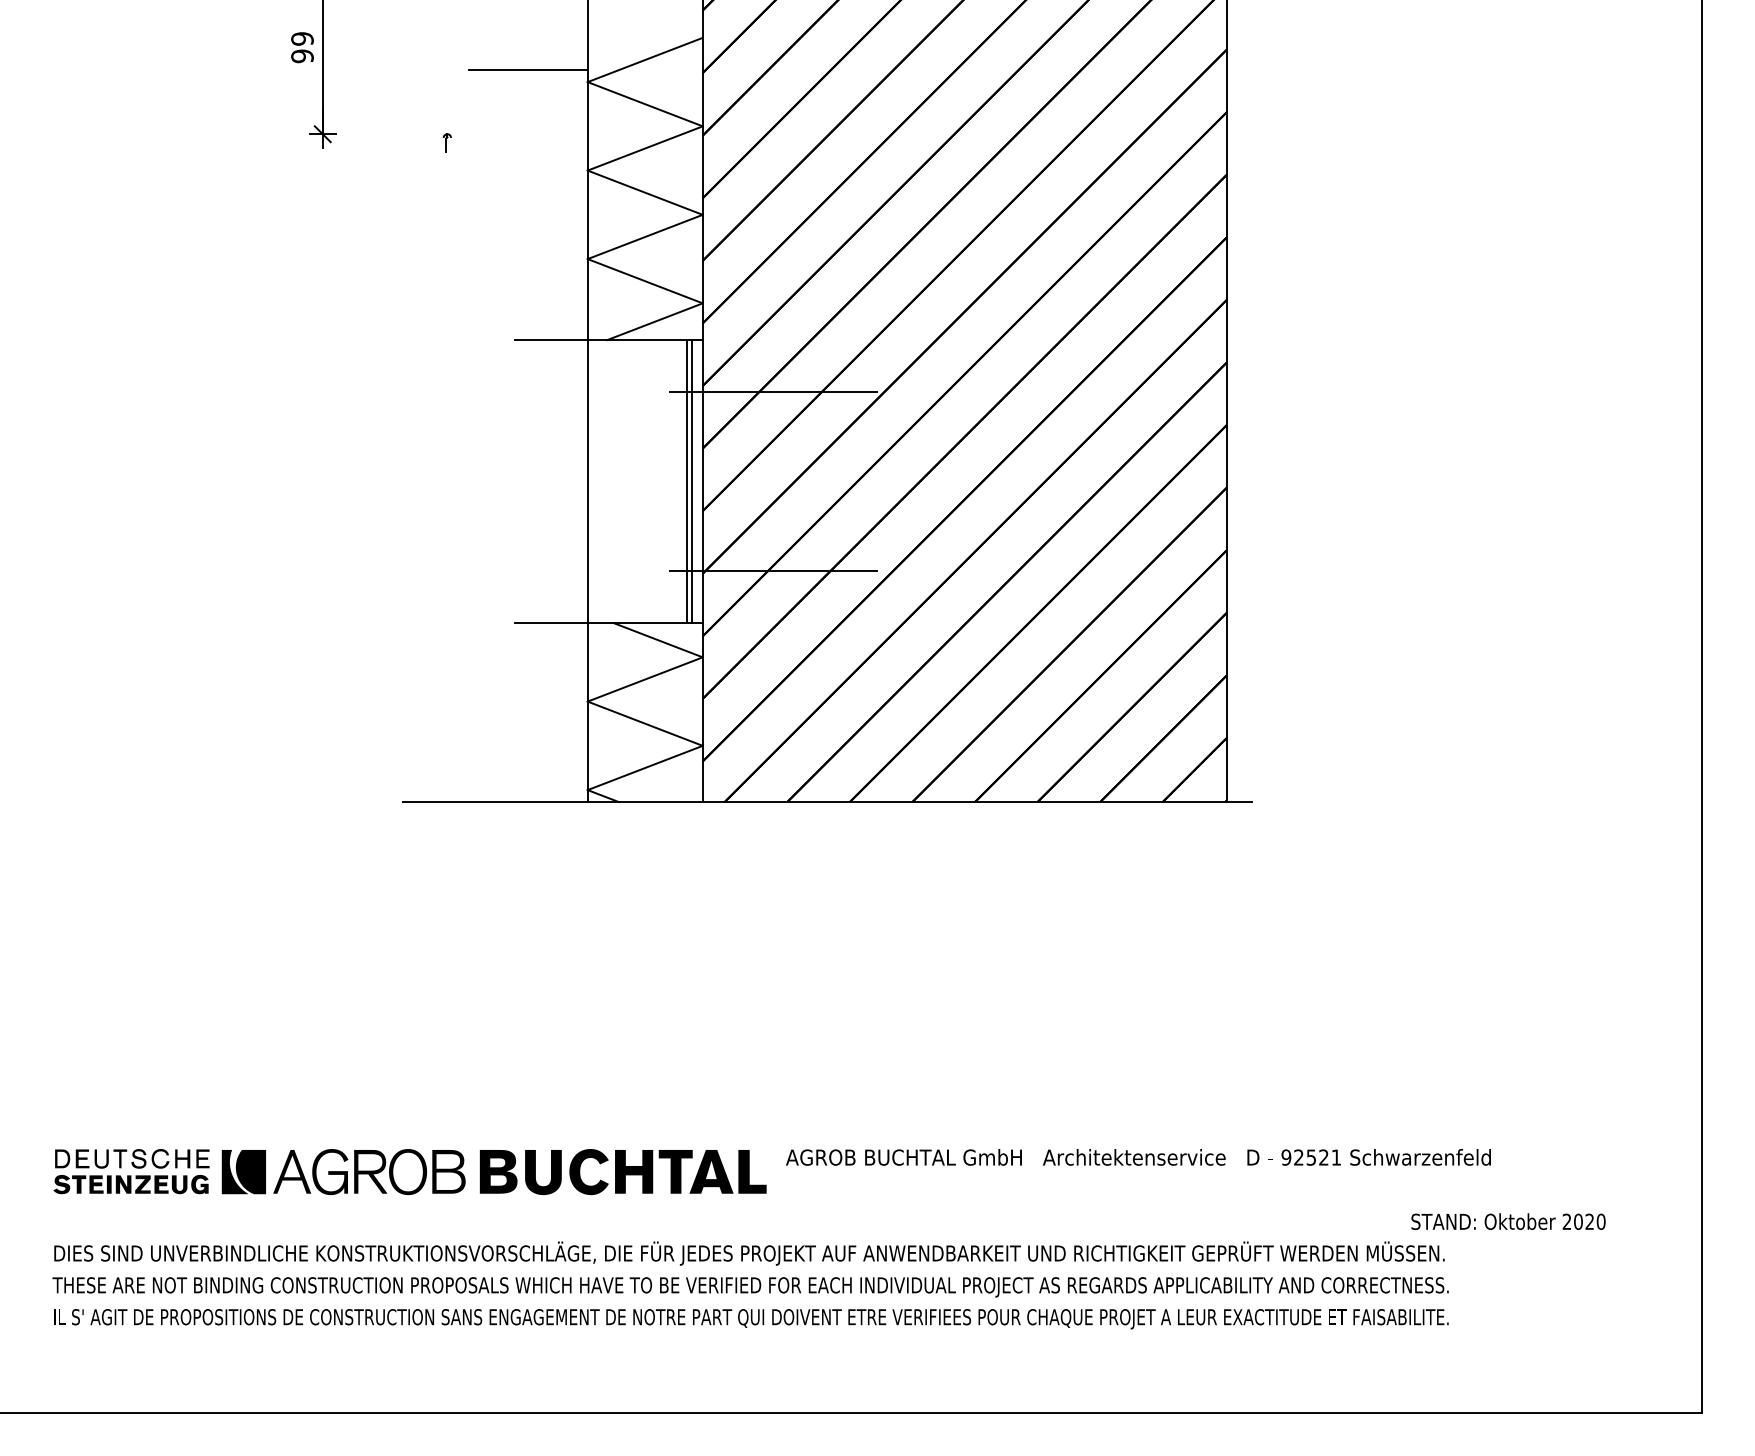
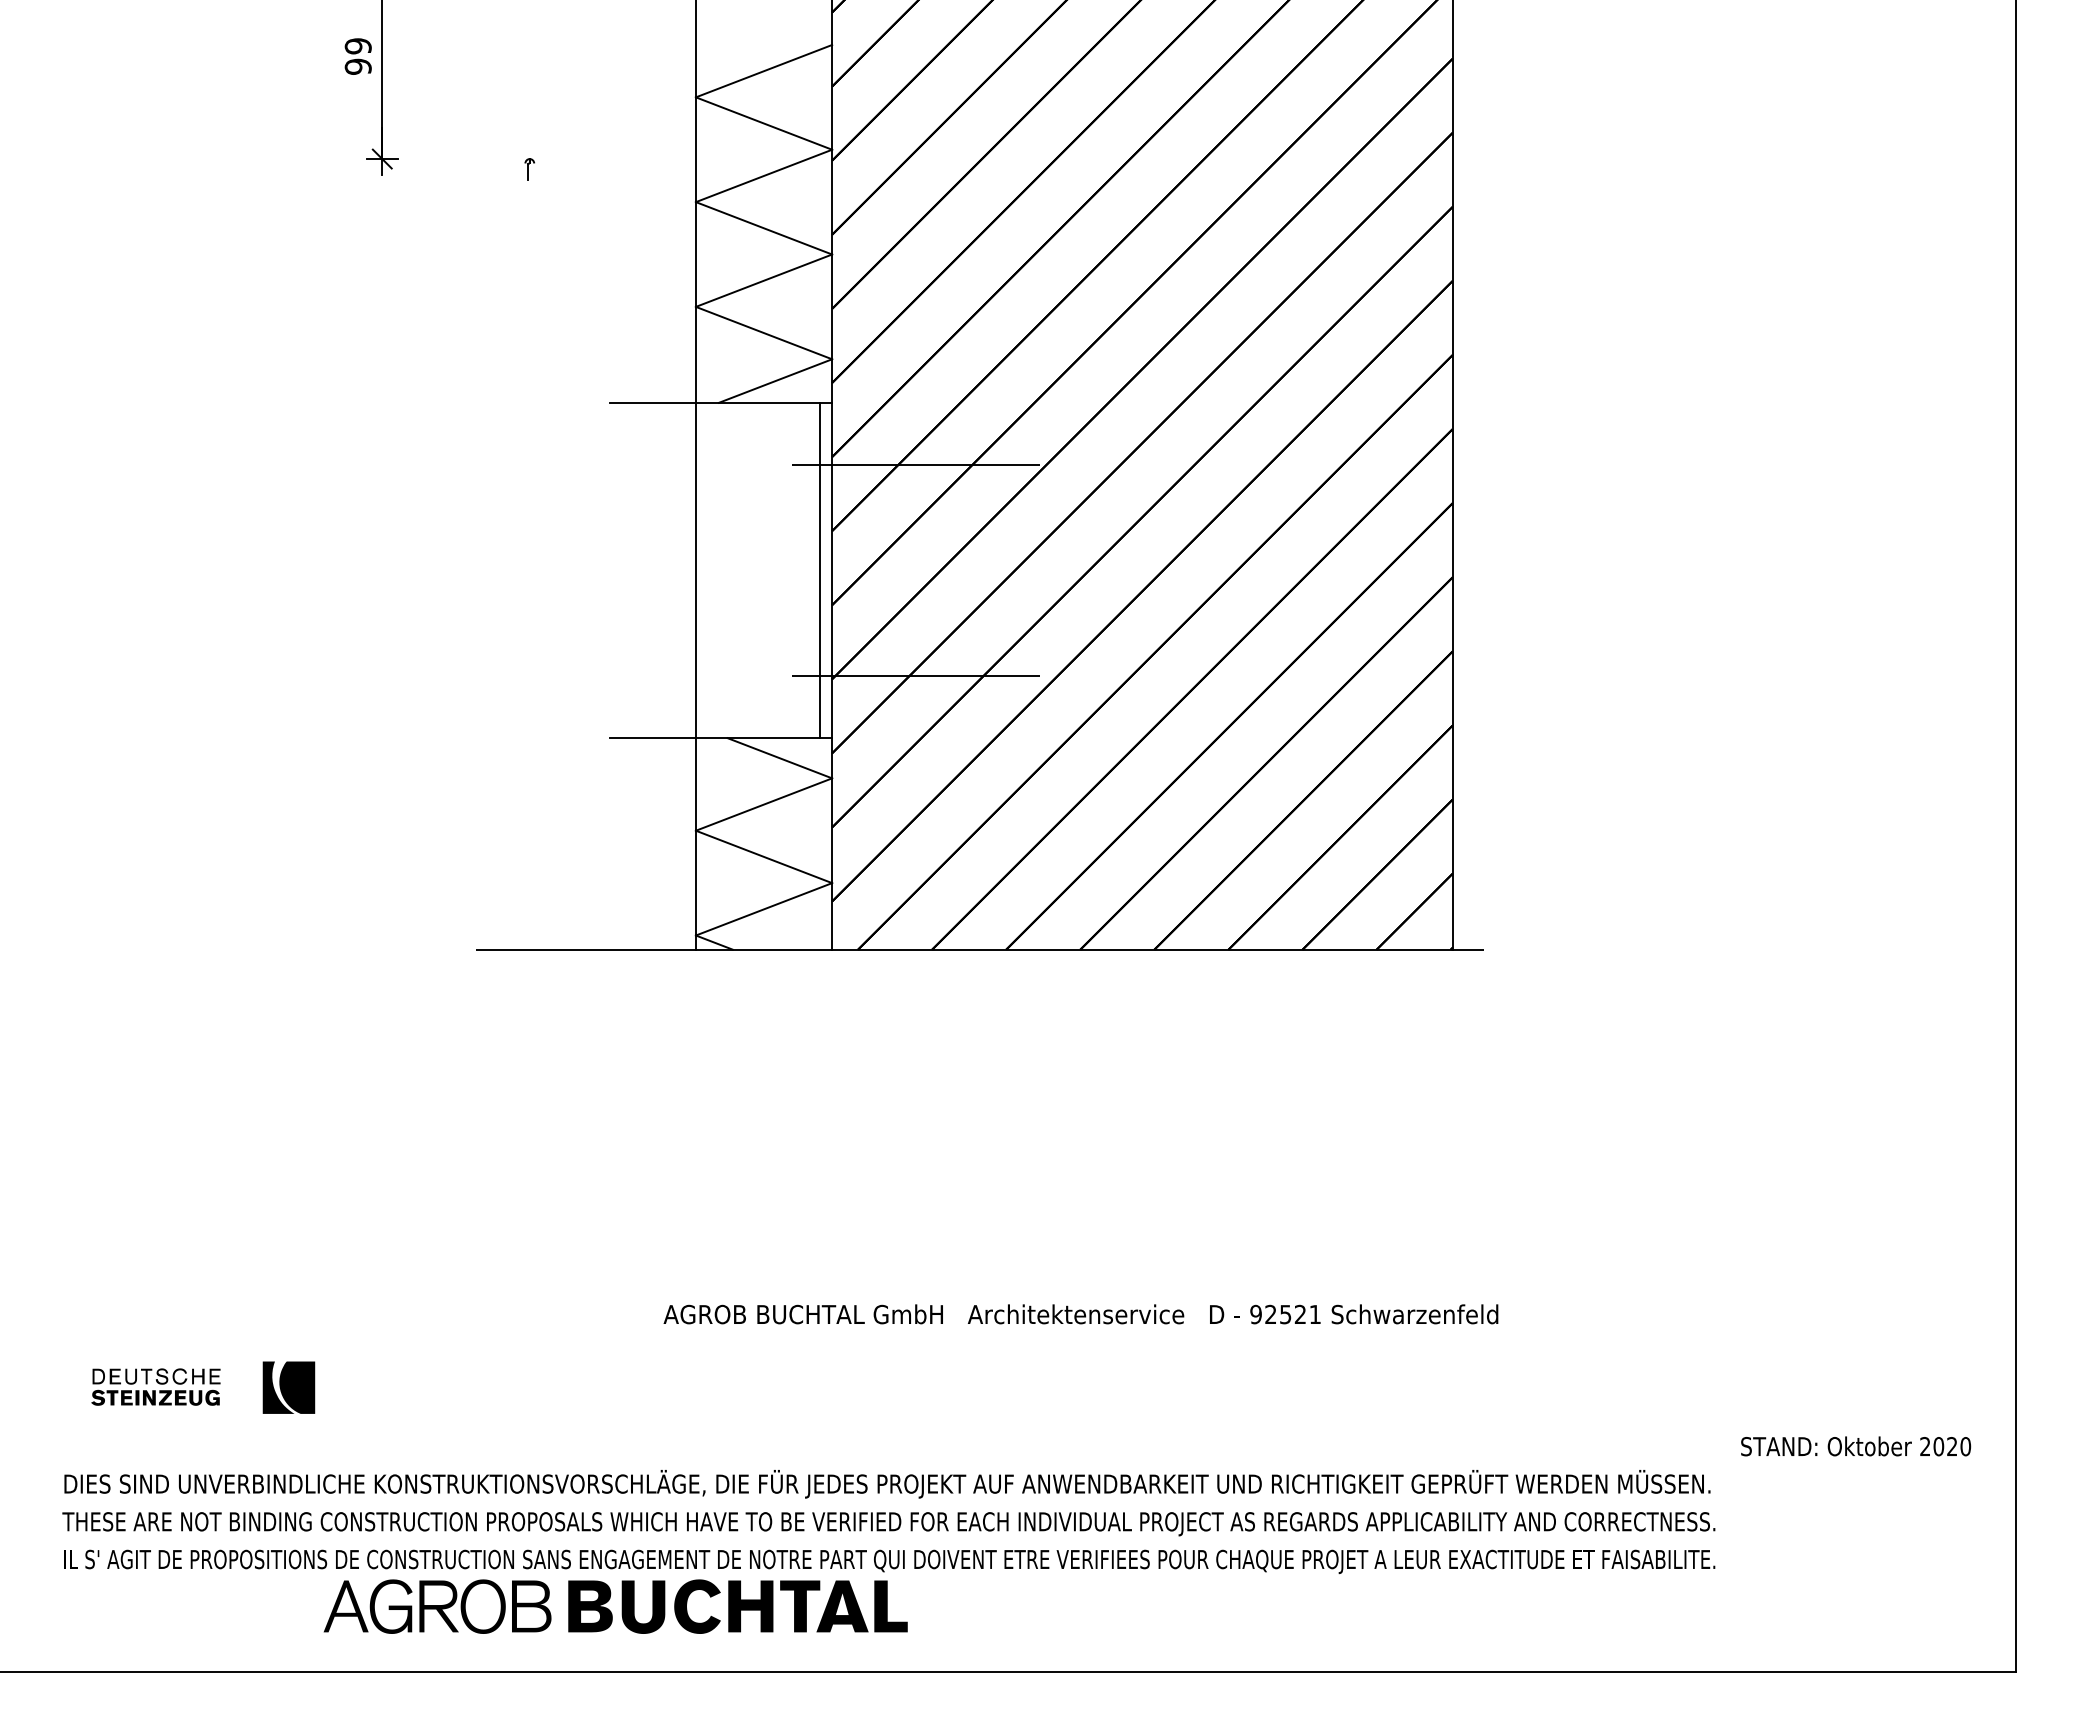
line: (528, 69) -> (625, 82), removed
line: (687, 481) -> (813, 570), removed
text: (1138, 1157) -> (1080, 1314), moved
part: (131, 1171) -> (155, 1386), size x0.7
part: (519, 1171) -> (615, 1606), moved
text: (1508, 1221) -> (1856, 1446), moved

